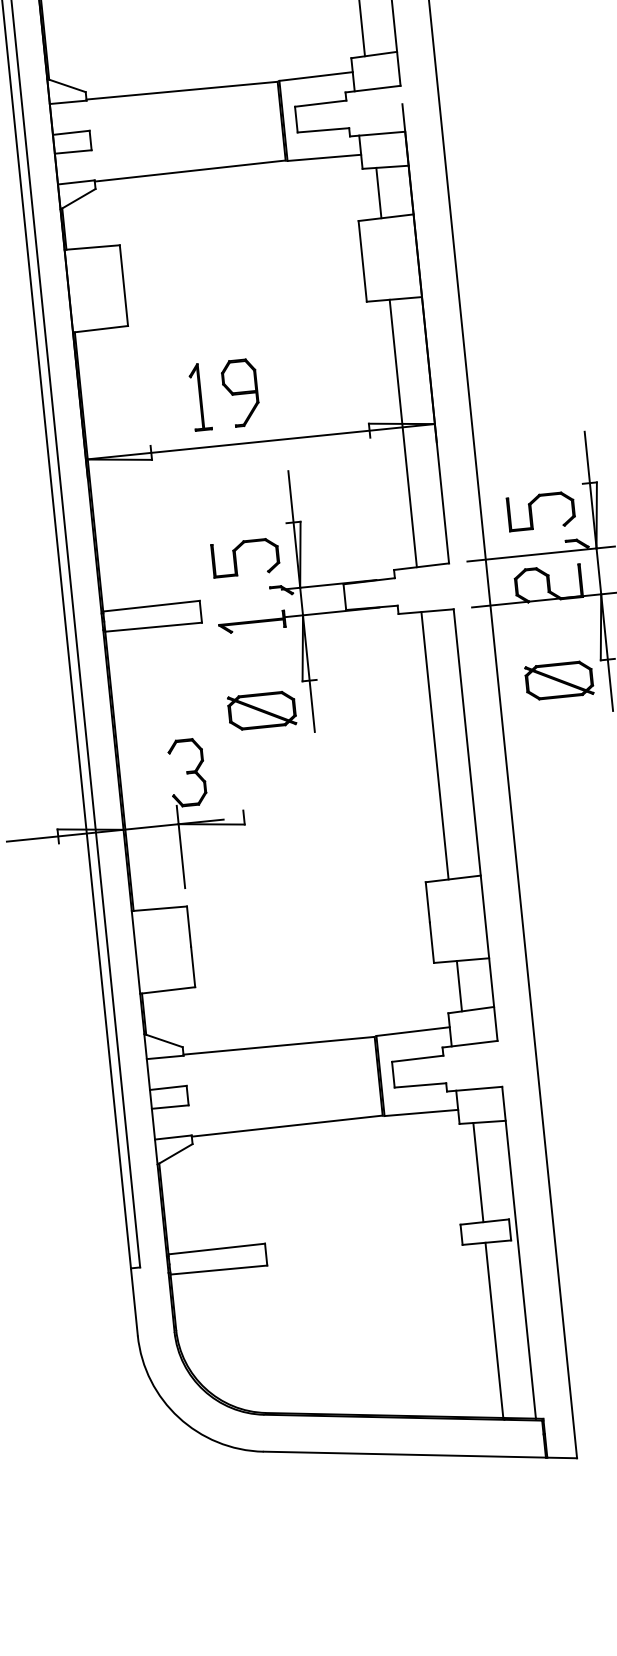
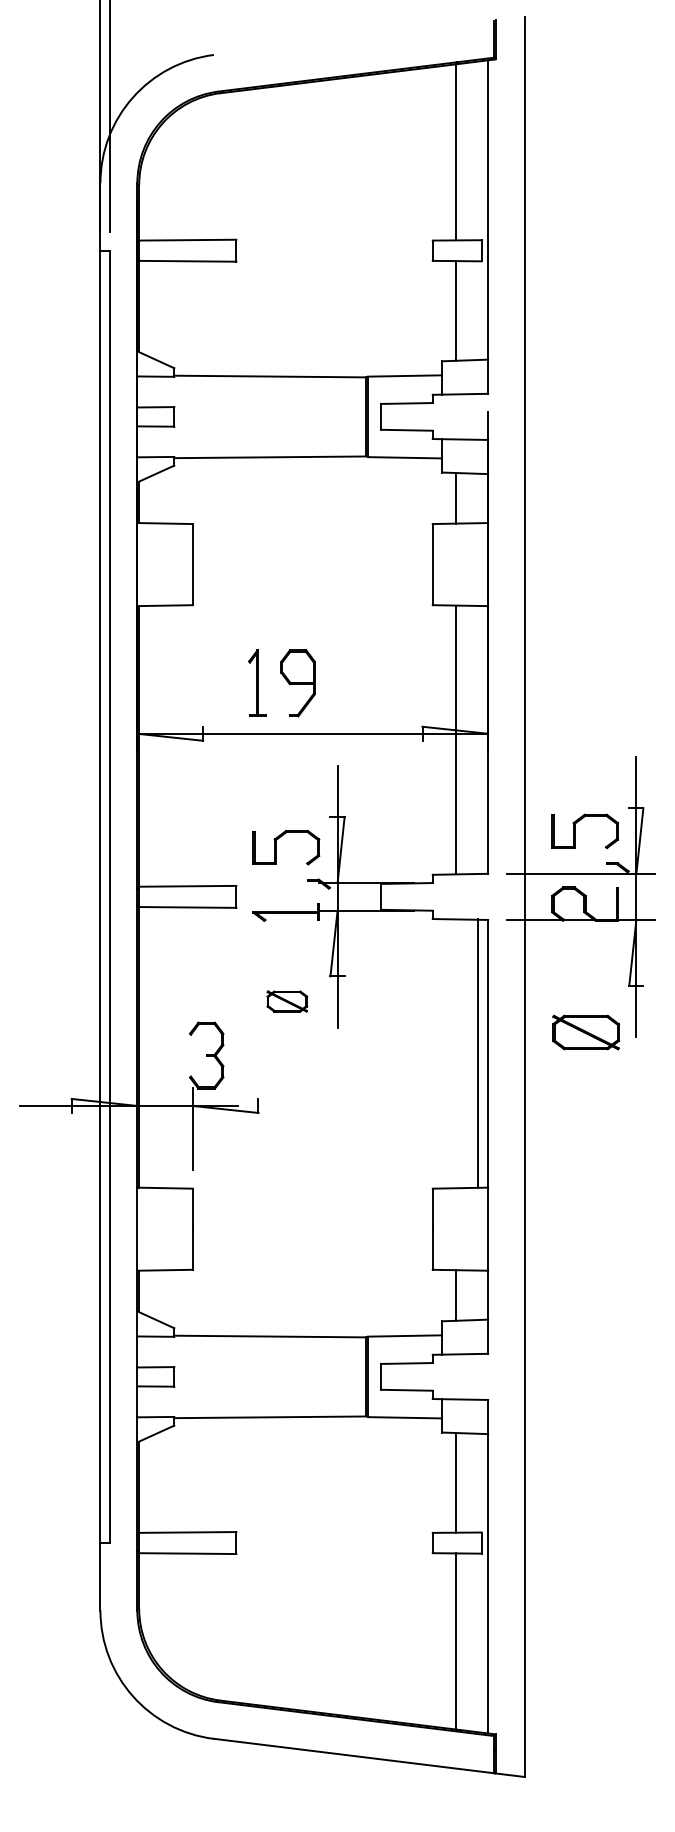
part: (559, 680) -> (586, 1032), moved
part: (262, 710) -> (287, 1001), size x0.6
line: (434, 745) -> (477, 1053), moved

